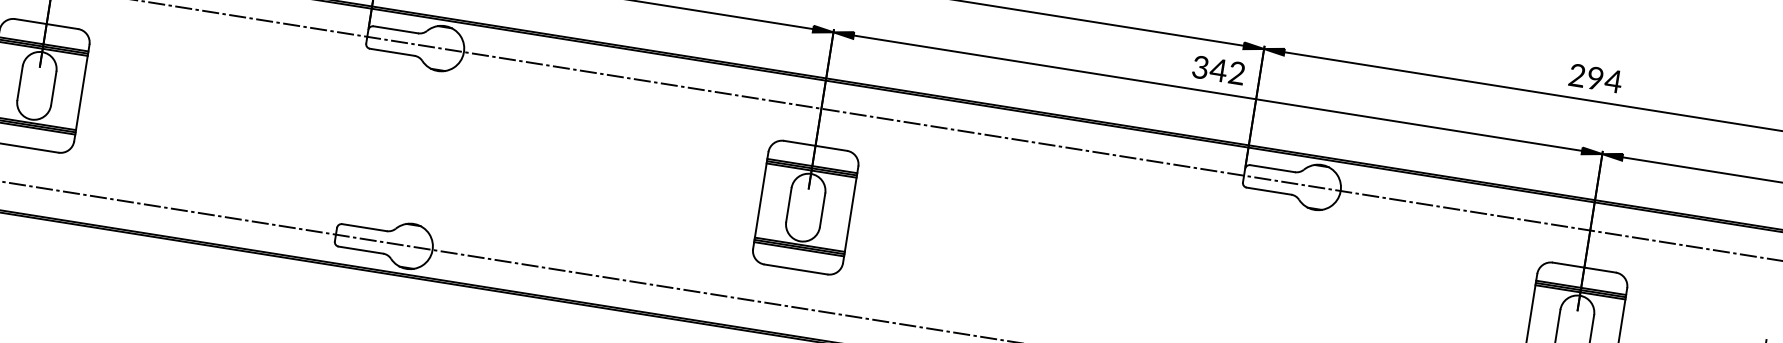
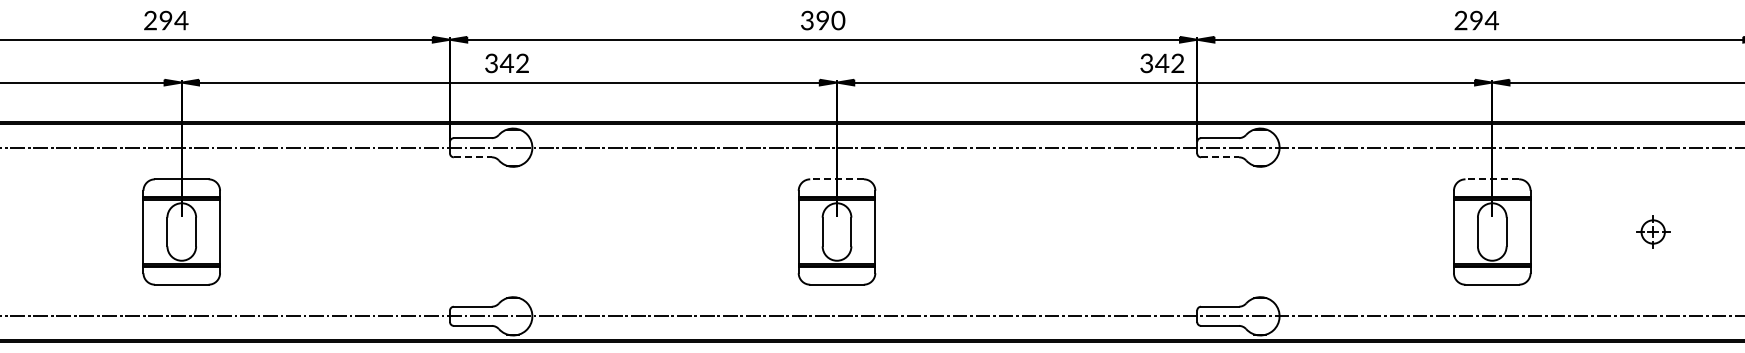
line: (391, 52) -> (472, 157), solid -> dashed
line: (816, 146) -> (837, 179), solid -> dashed
line: (1269, 191) -> (1220, 157), solid -> dashed
line: (1584, 267) -> (1492, 179), solid -> dashed

